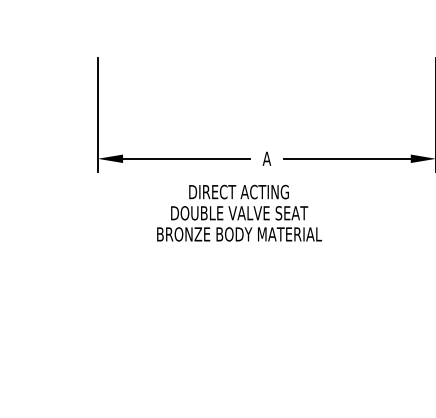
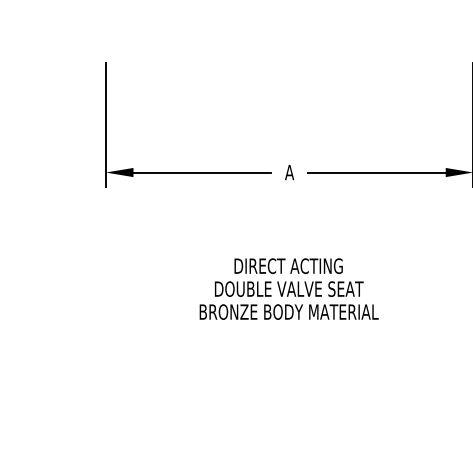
text: (239, 212) -> (289, 288), moved

